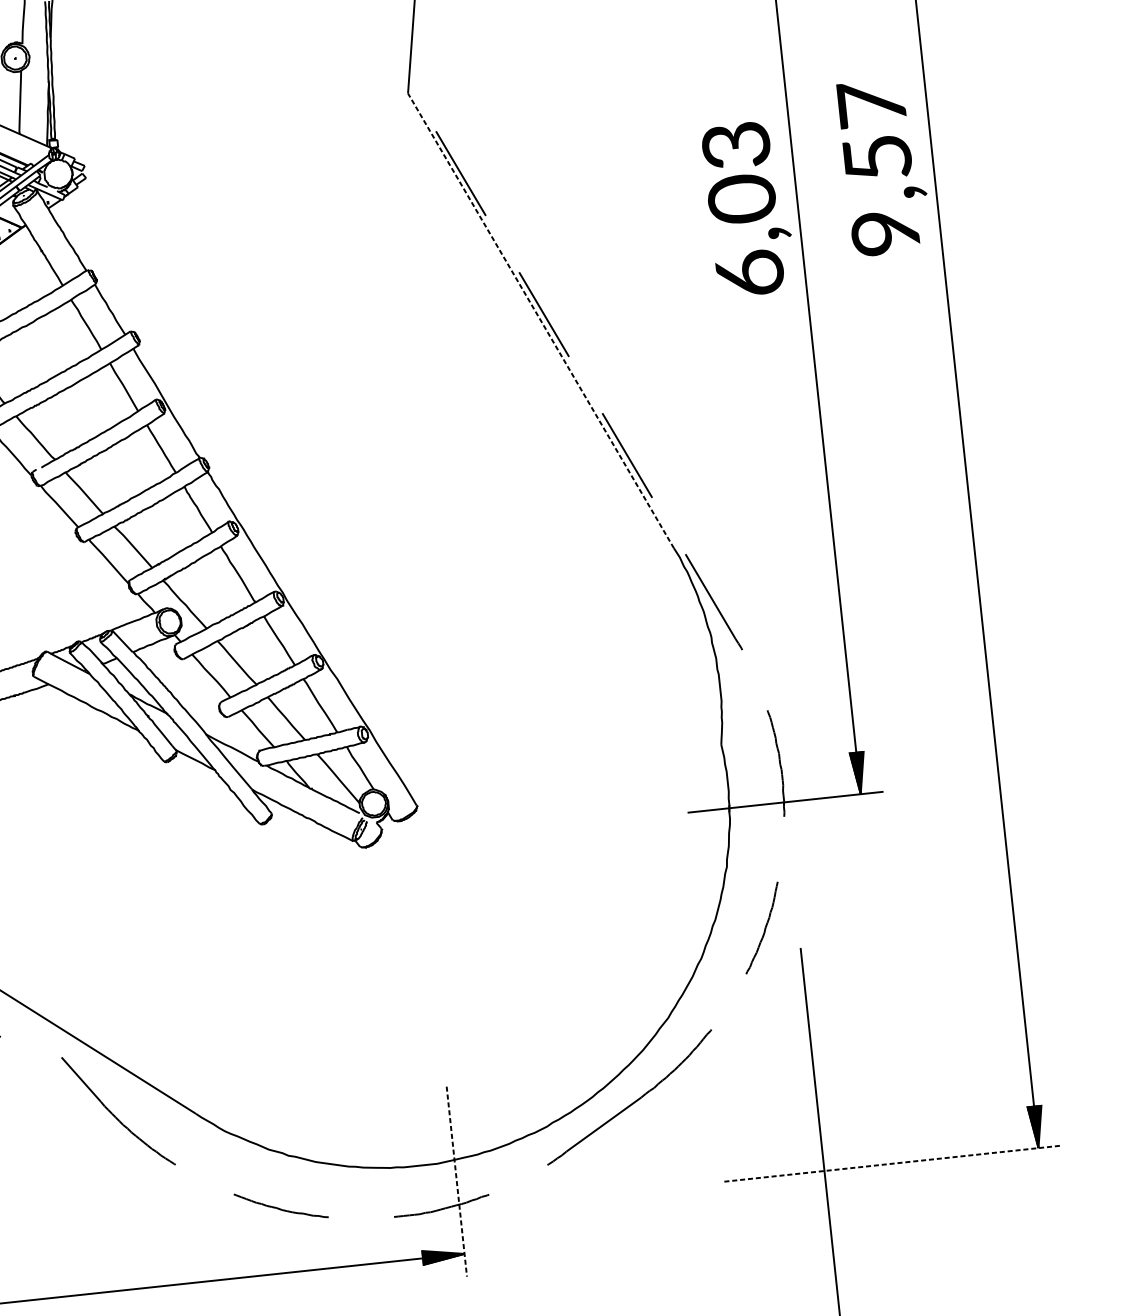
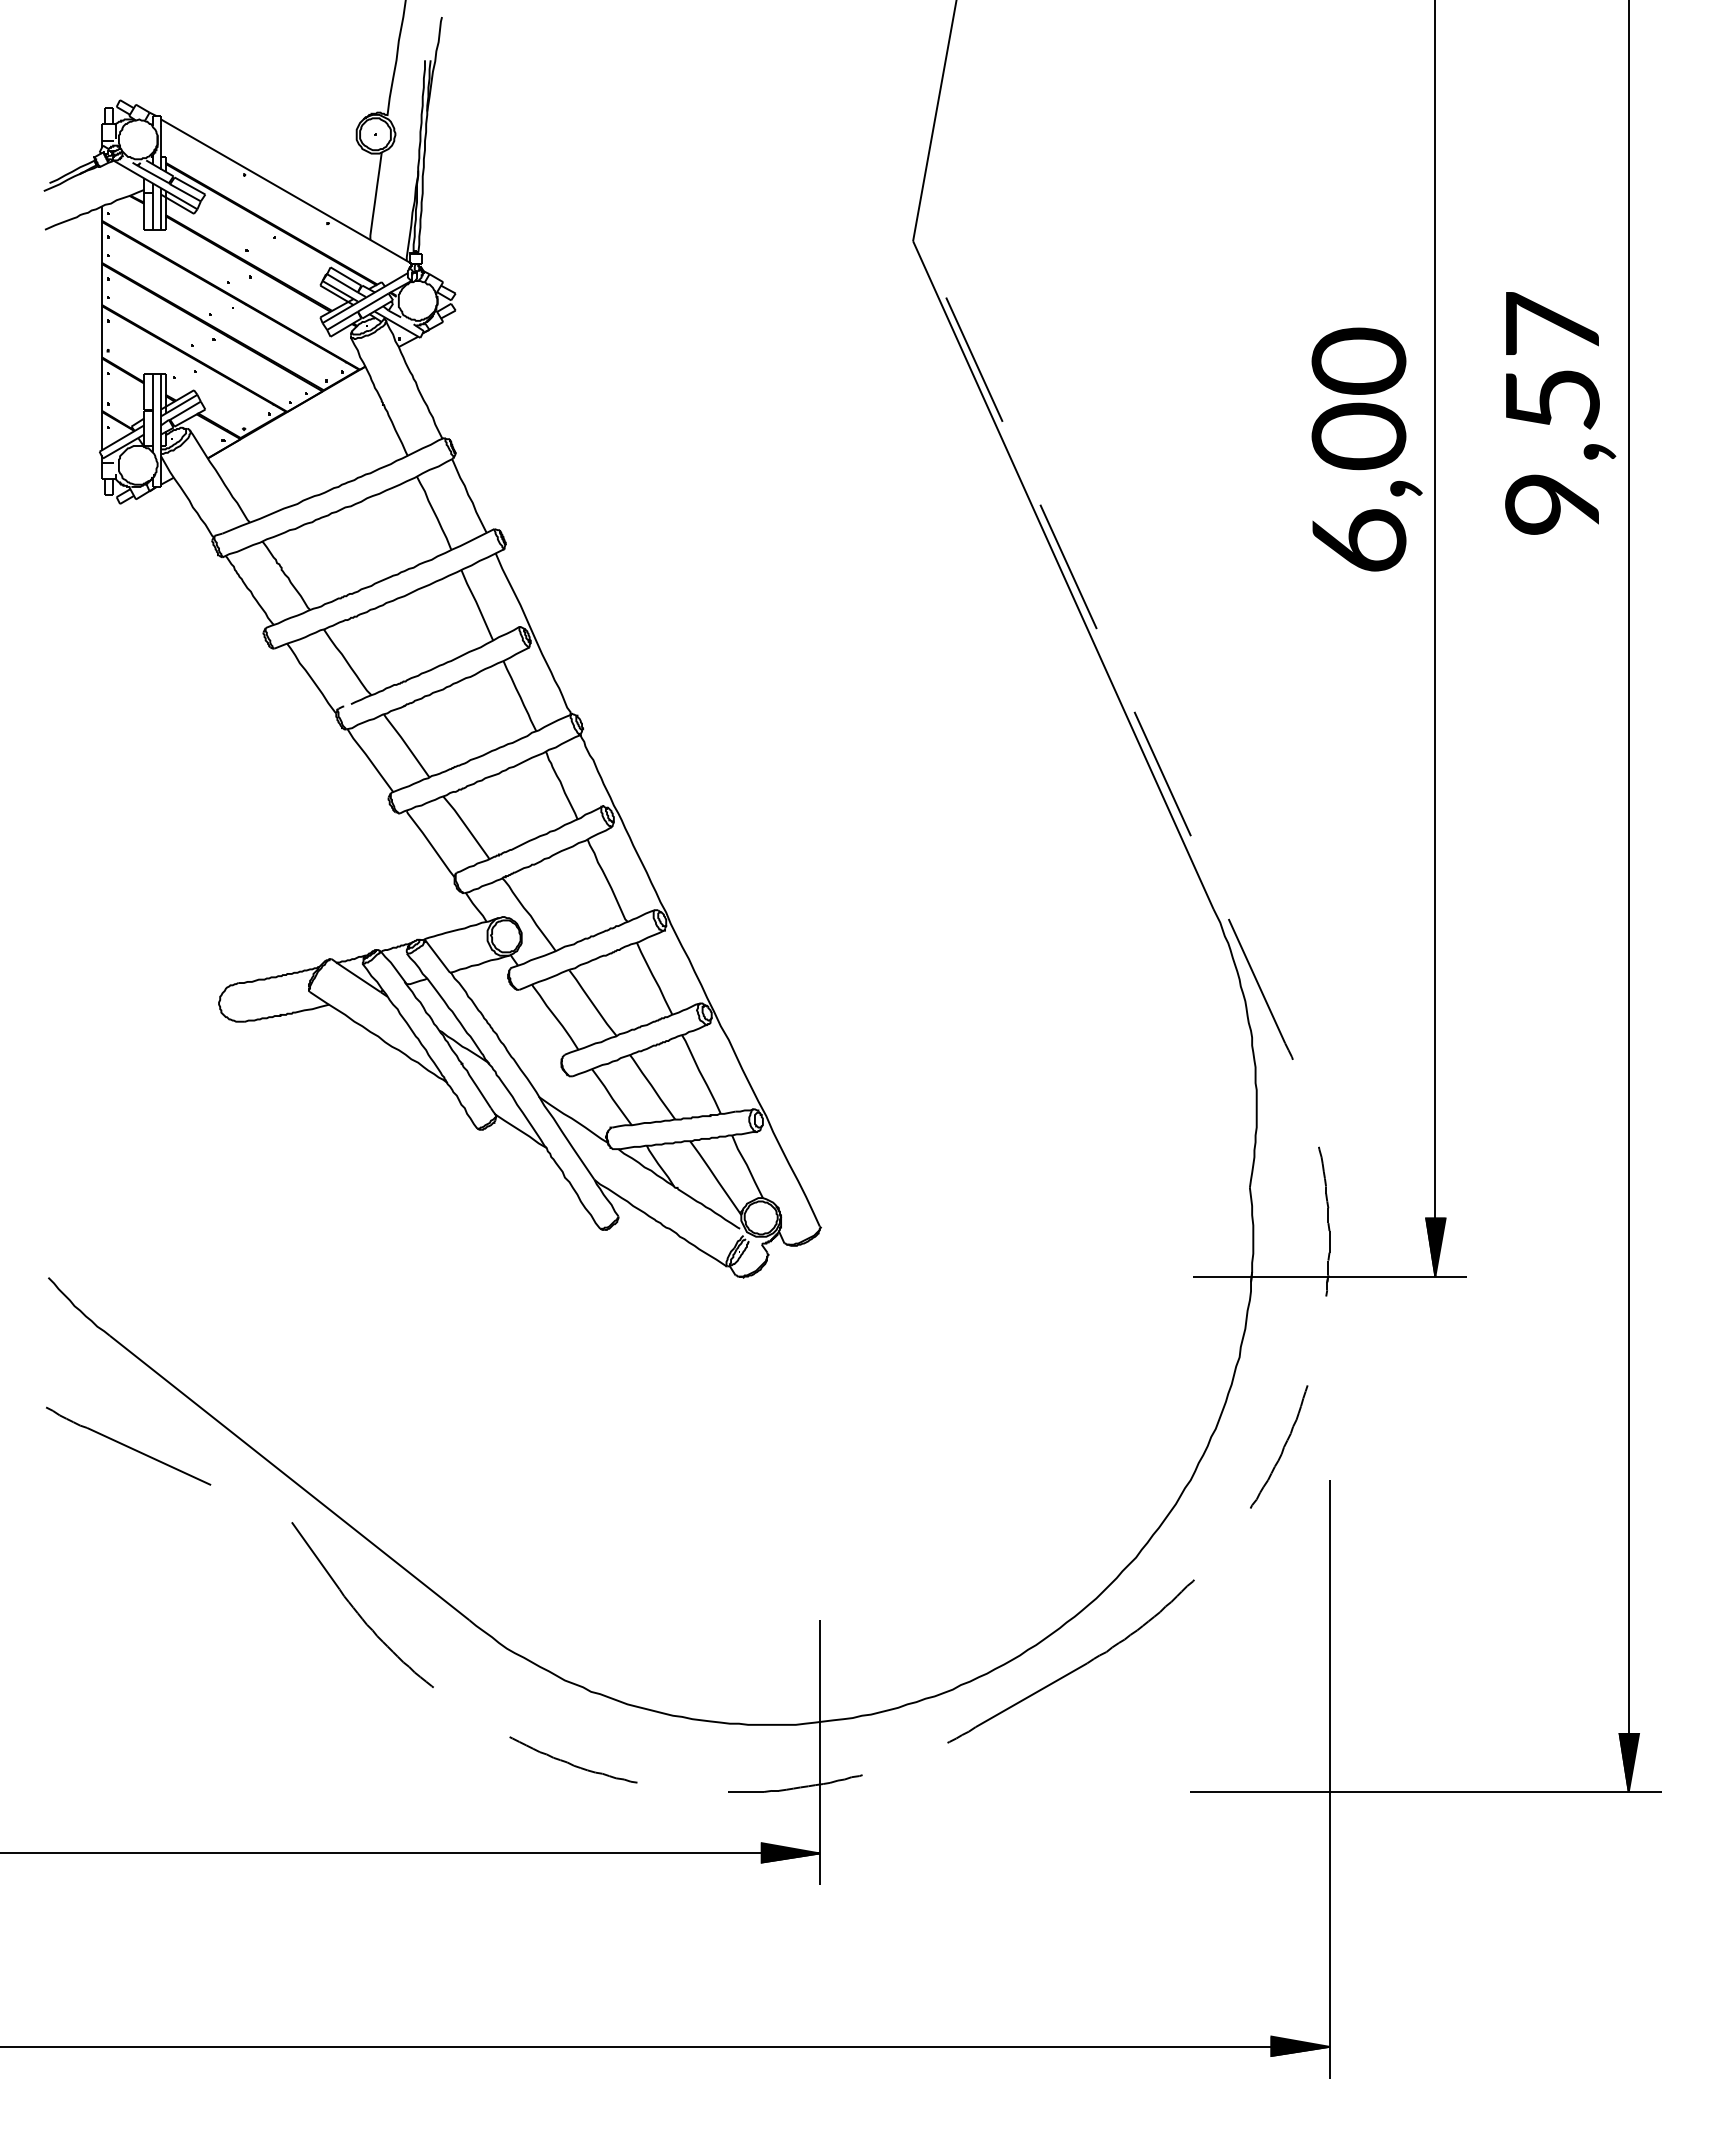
text: (735, 144) -> (1358, 360), 6,03 -> 6,00
line: (541, 320) -> (1063, 574), dashed -> solid
line: (893, 1163) -> (1426, 1792), dashed -> solid
line: (456, 1181) -> (819, 1752), dashed -> solid

